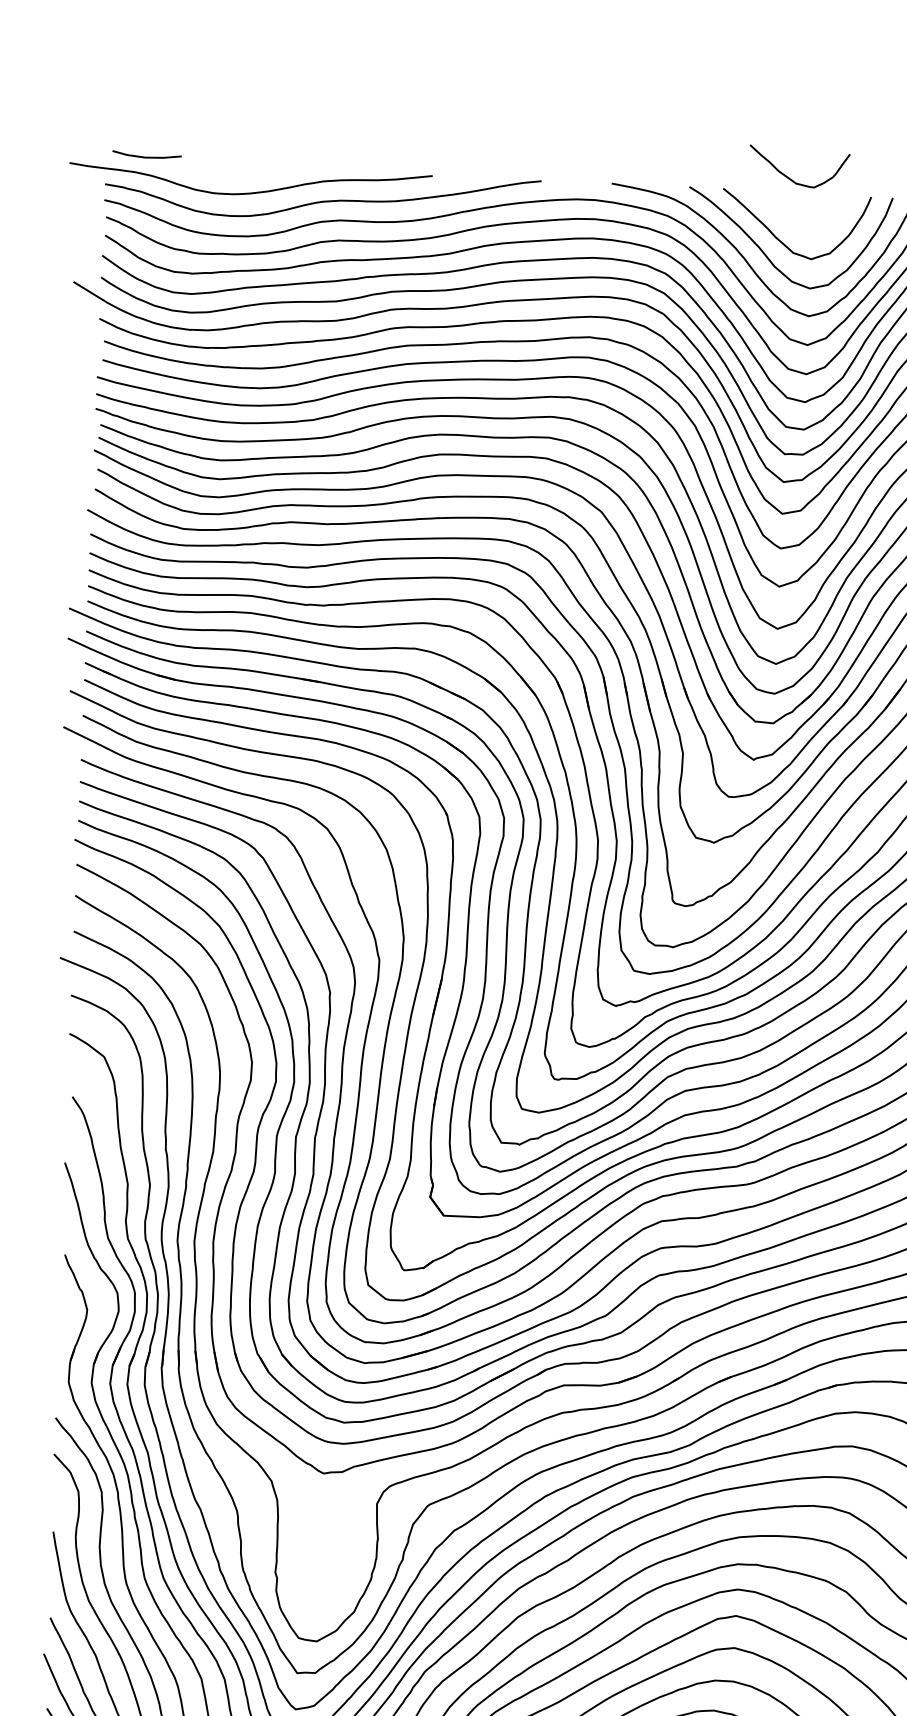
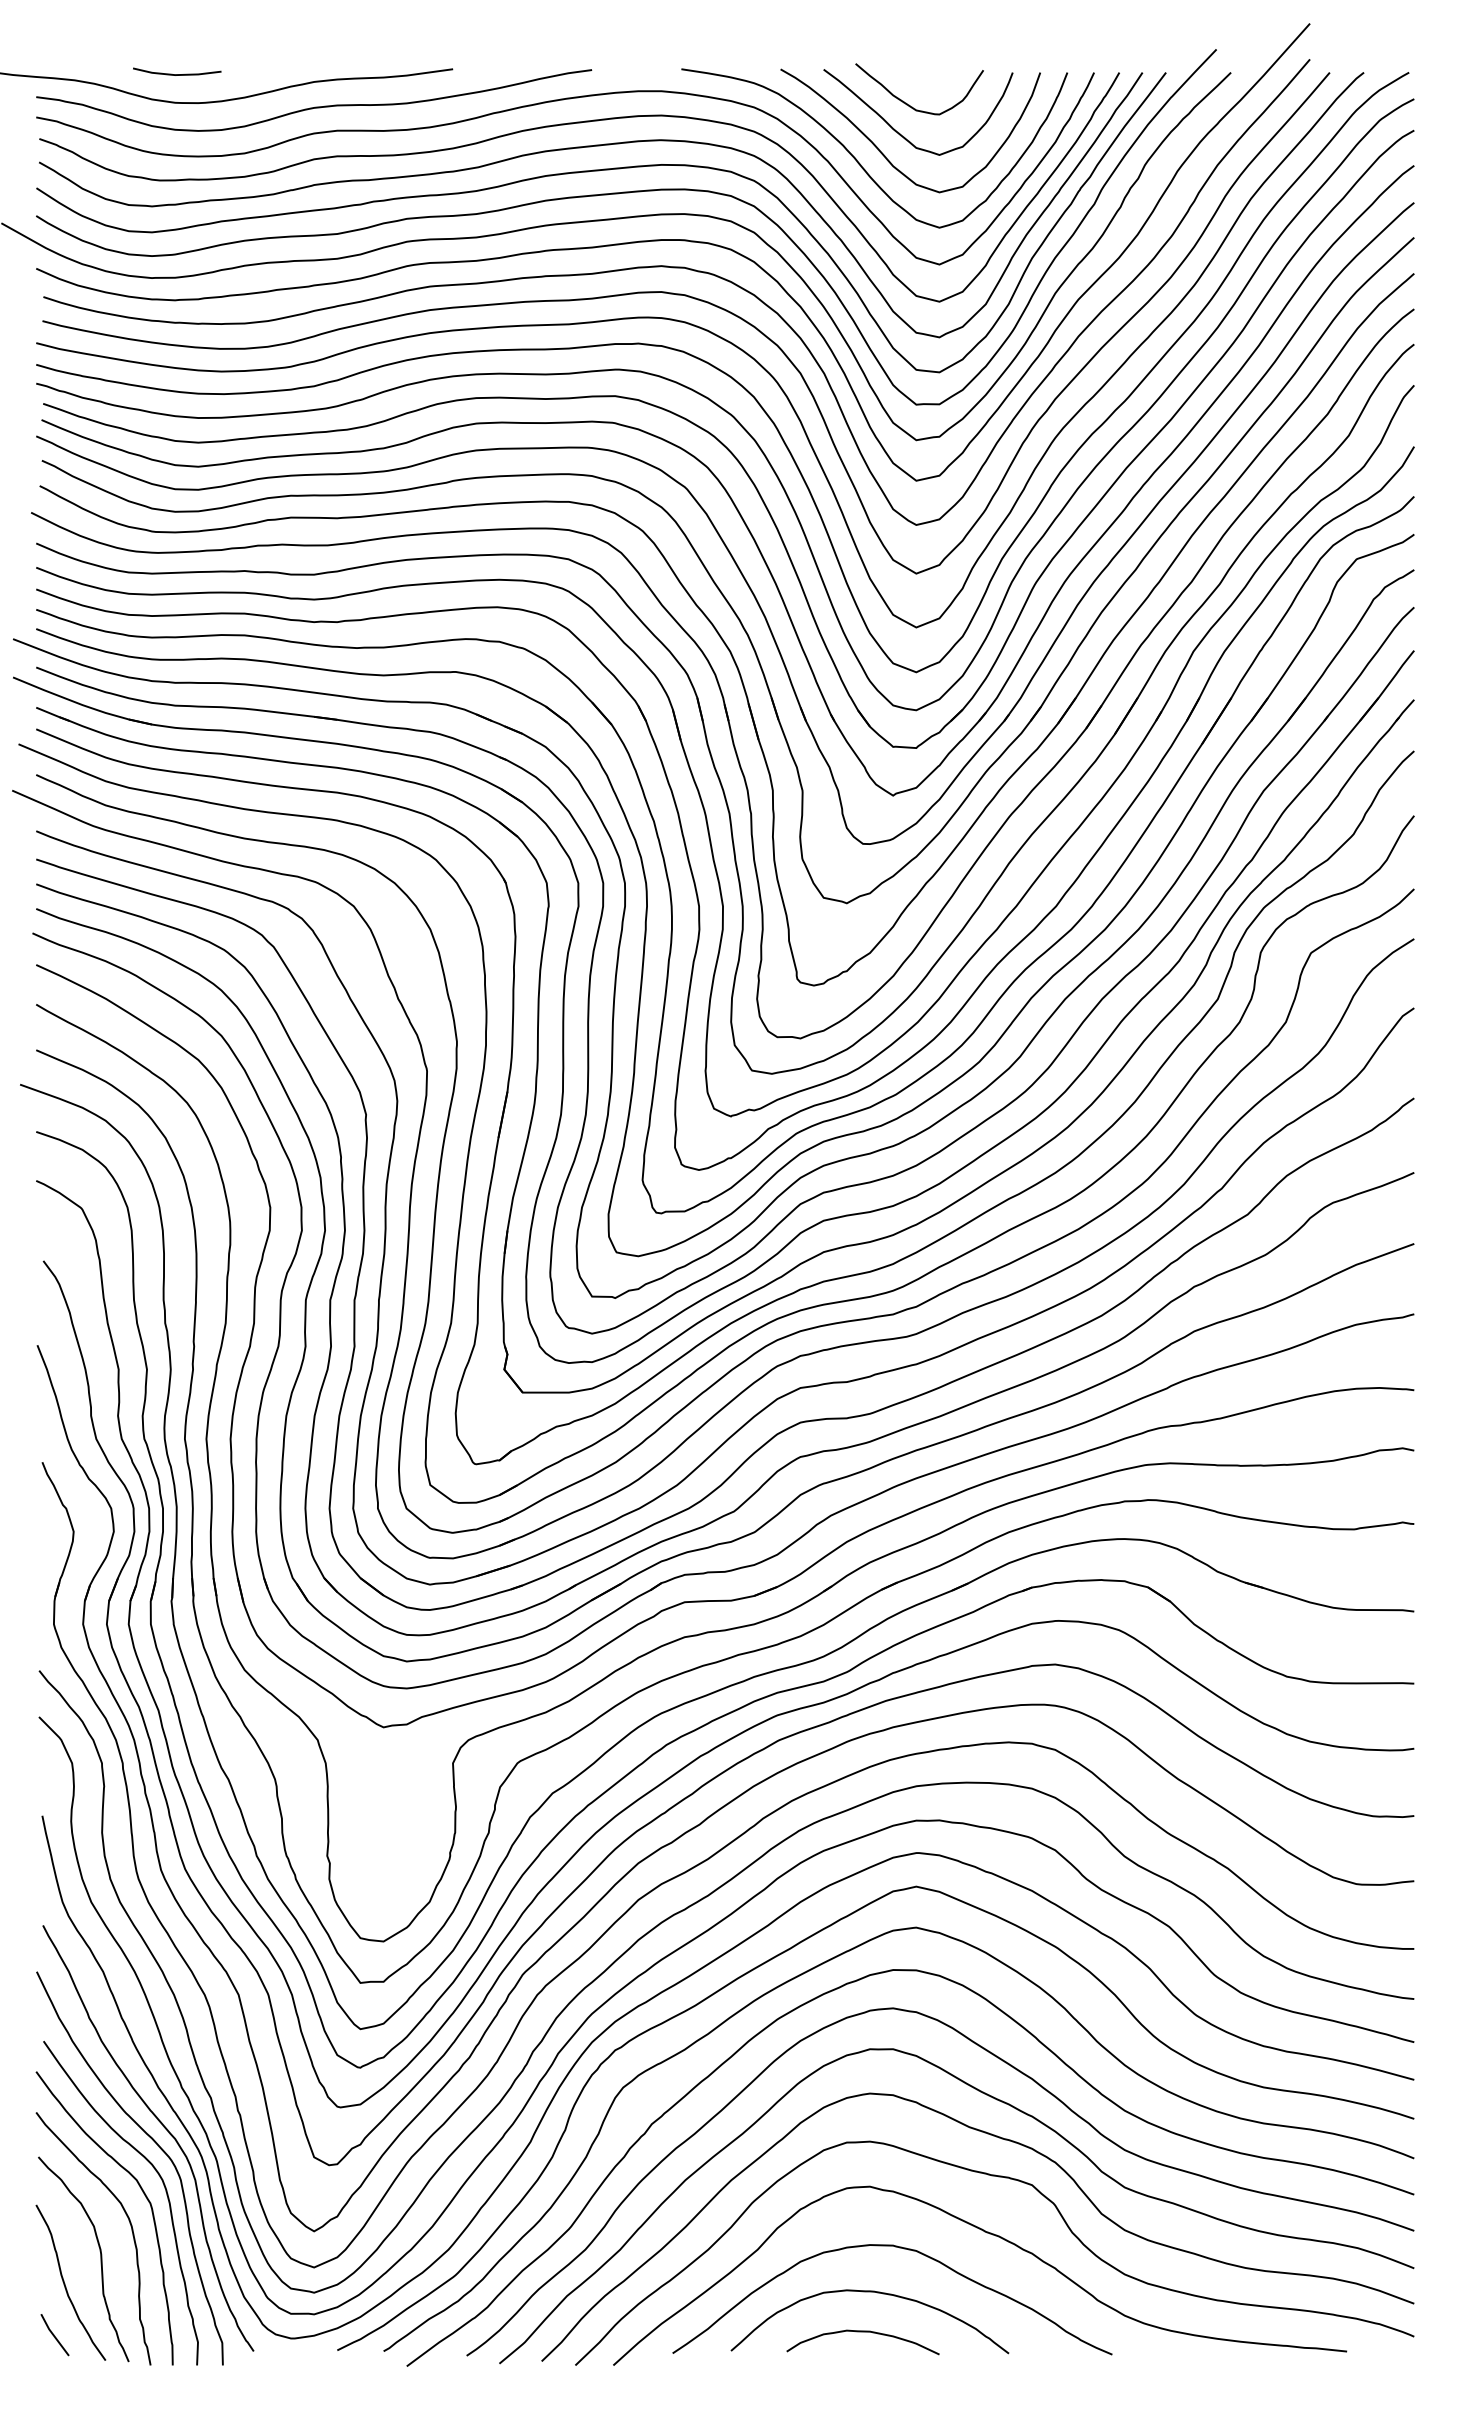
line: (147, 157) -> (177, 74), moved
curve: (791, 178) -> (909, 104), moved

